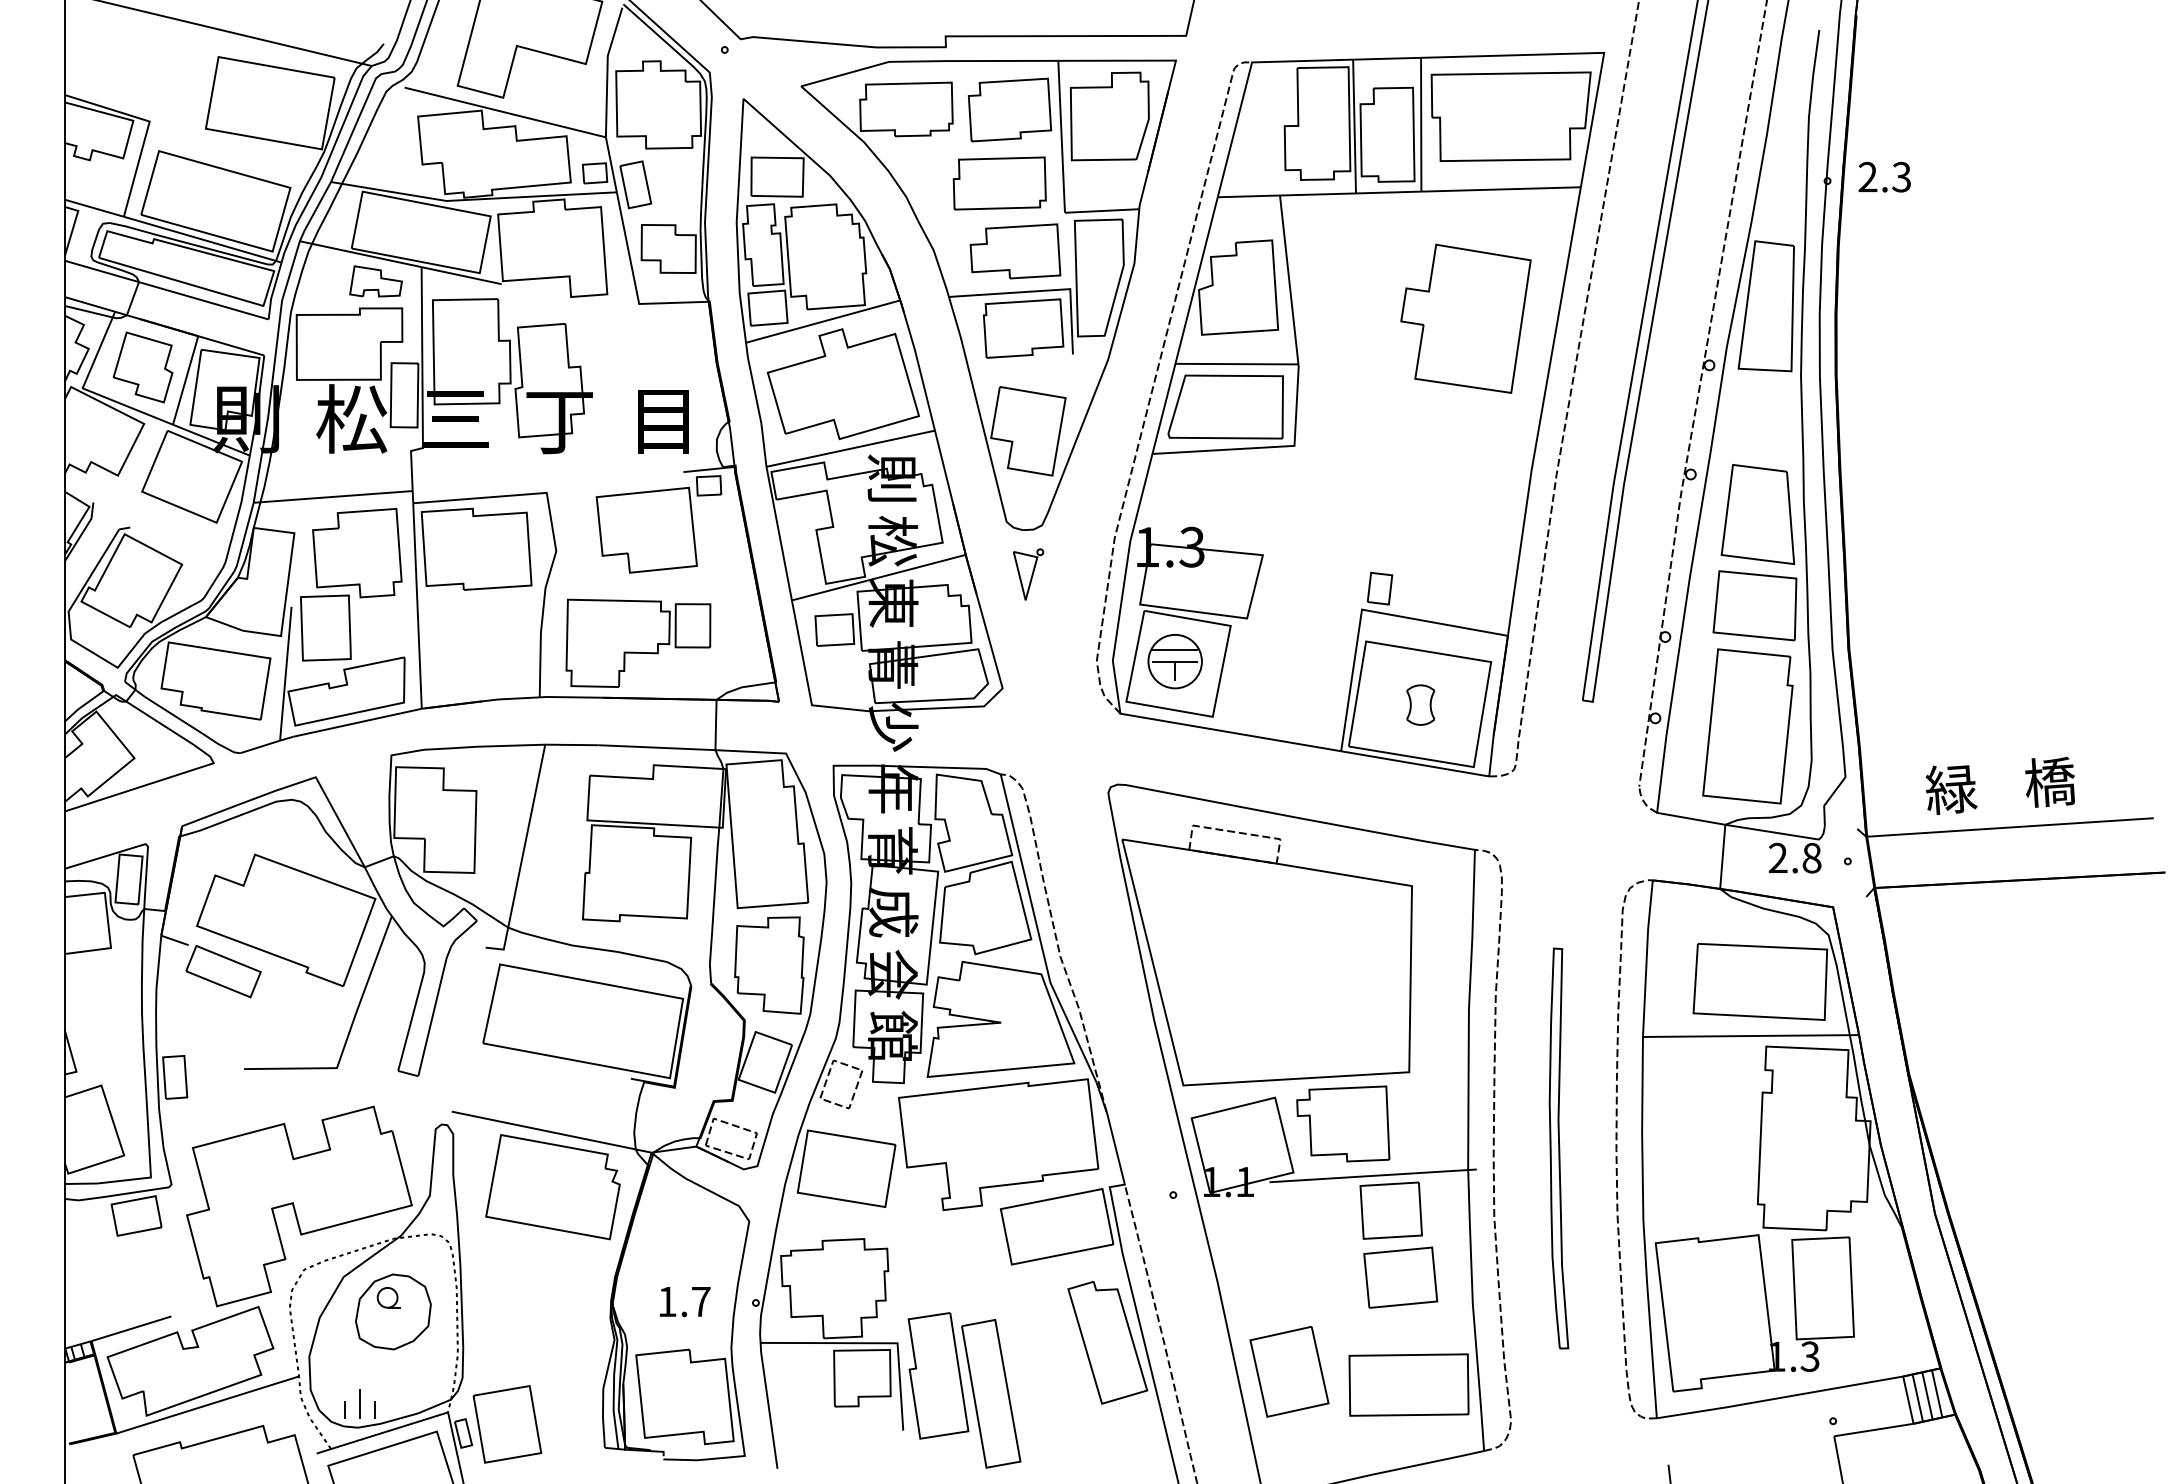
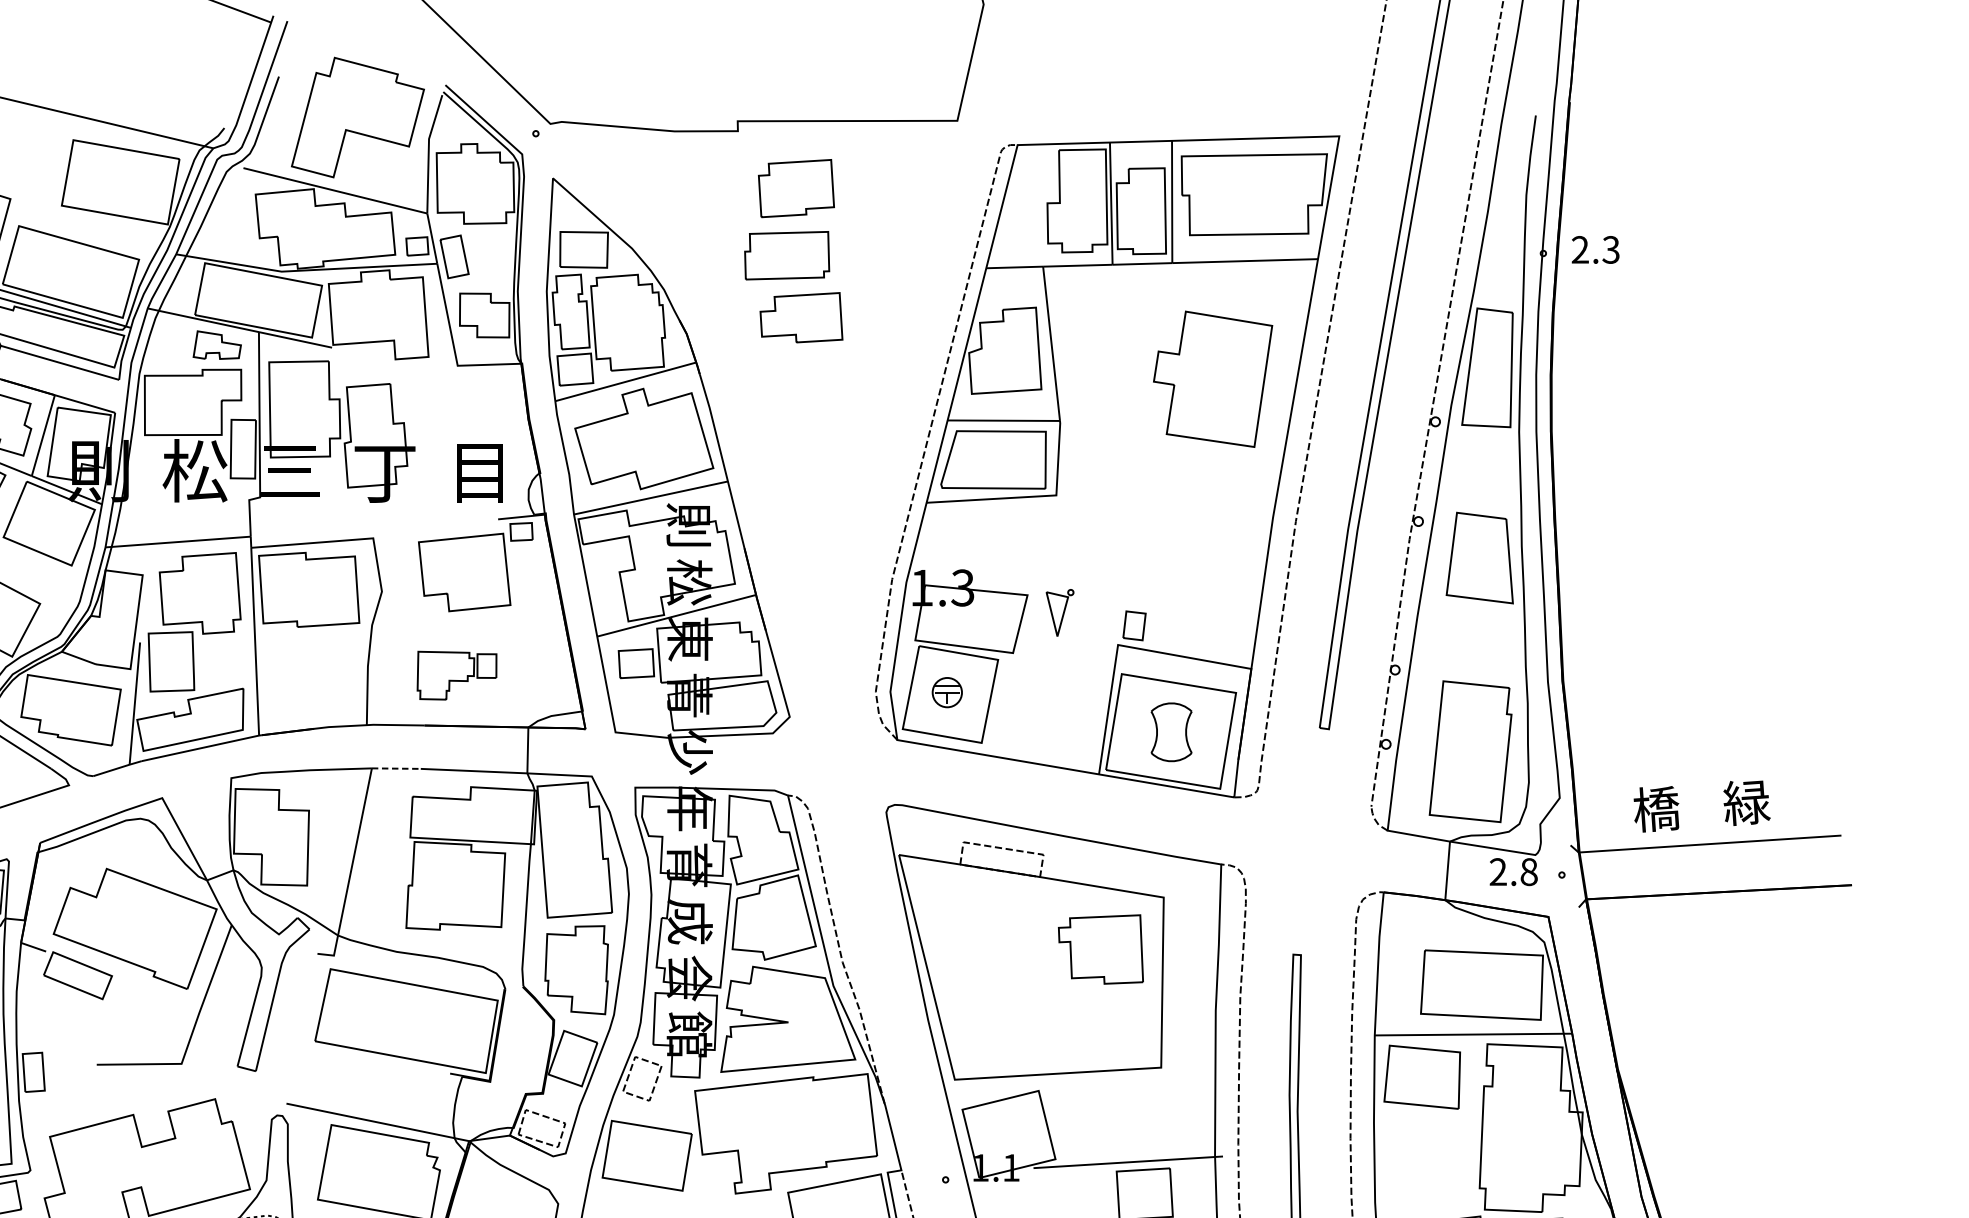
part: (988, 295) -> (776, 358), removed
part: (1028, 574) -> (1060, 612), moved
part: (1754, 605) -> (1421, 1077), moved
part: (638, 642) -> (457, 675), size x0.6
part: (1174, 661) -> (946, 692), size x0.6
part: (1420, 704) -> (1171, 731), size x1.6
line: (572, 744) -> (396, 768), solid -> dashed
text: (2050, 781) -> (1747, 802), 橋 -> 緑
text: (1951, 789) -> (1656, 809), 緑 -> 橋
part: (1343, 1123) -> (1101, 949), moved

